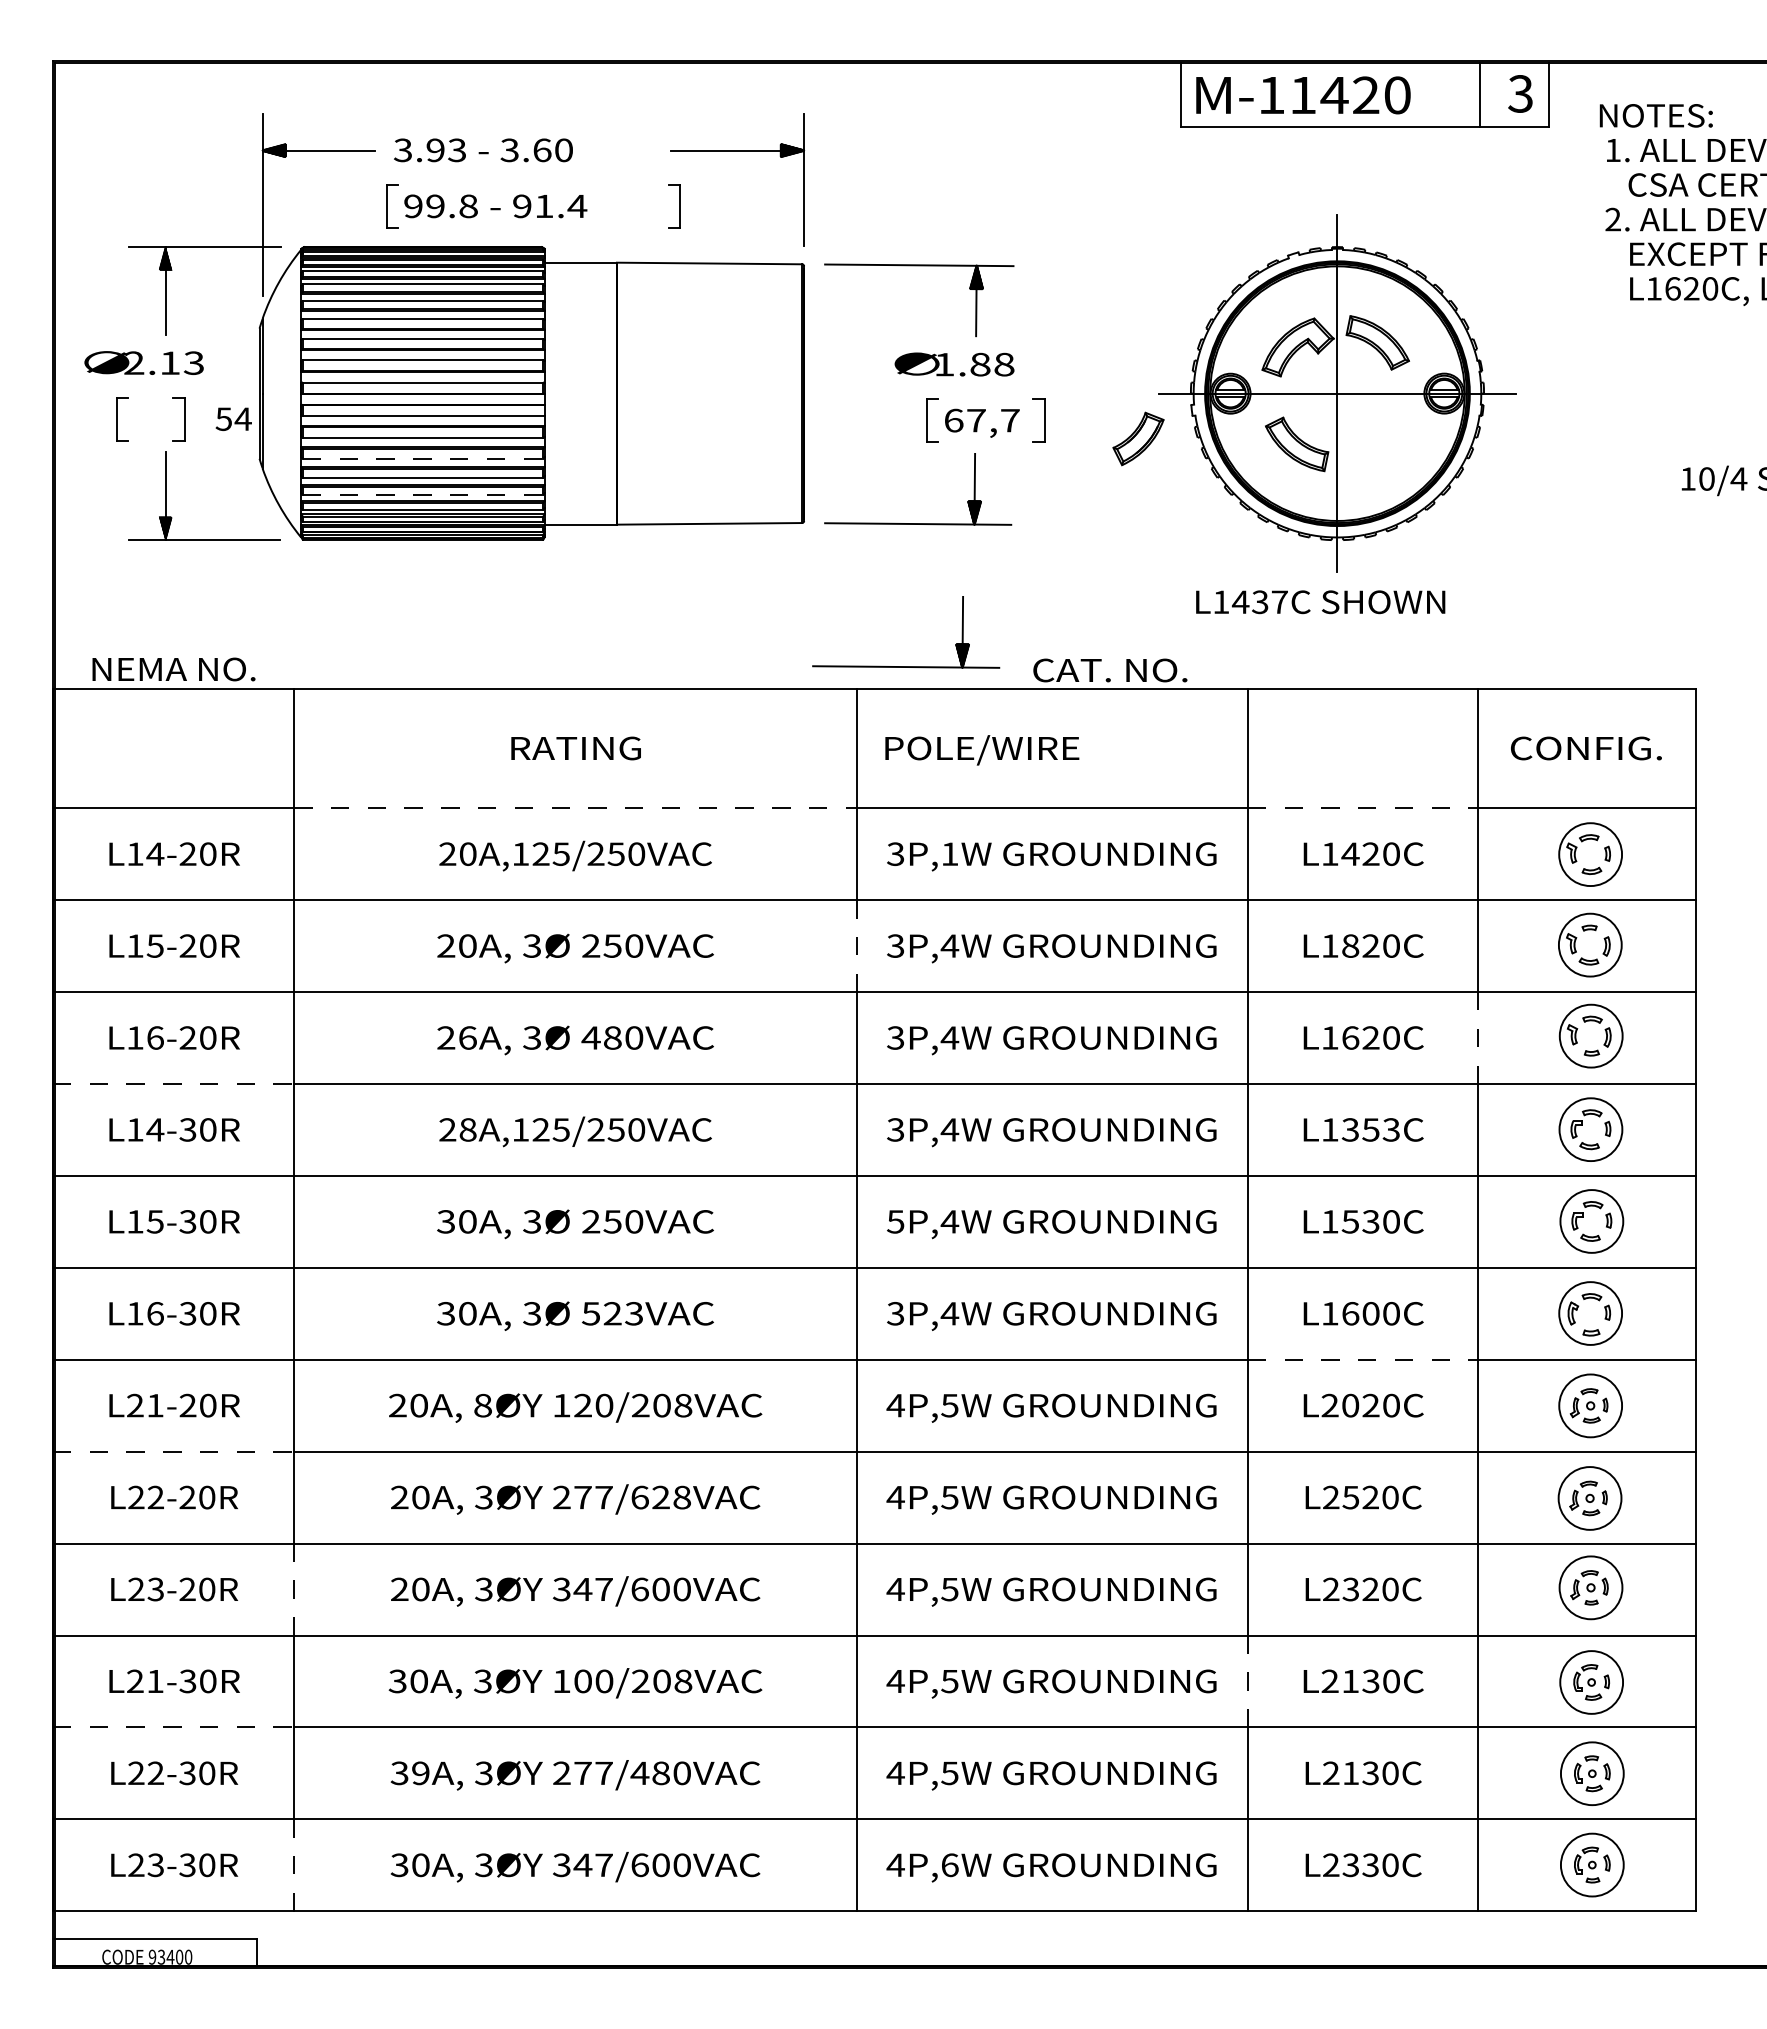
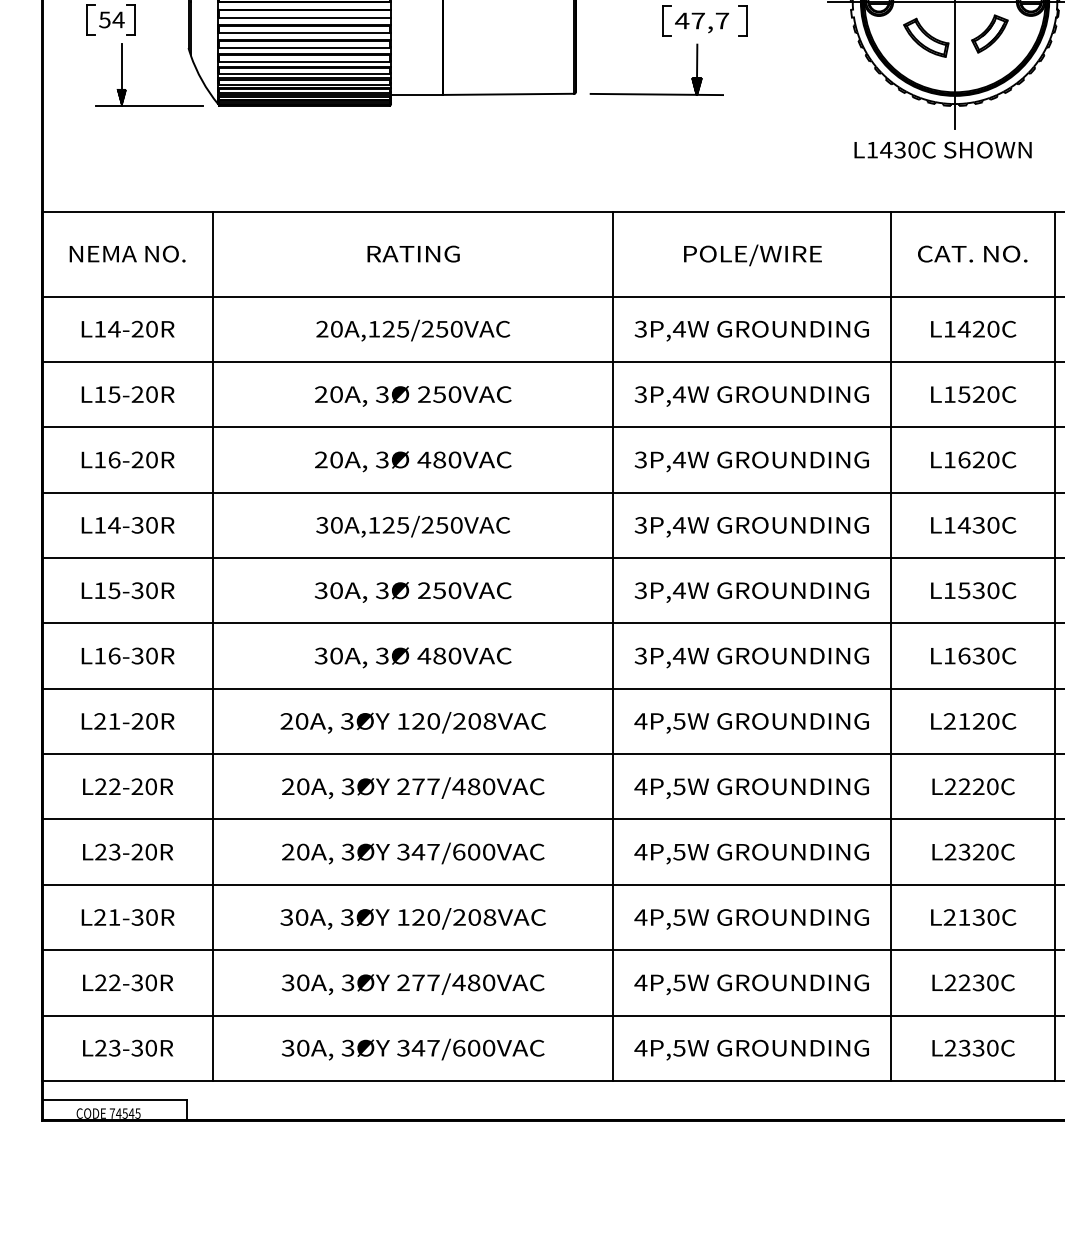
text: (233, 418) -> (111, 19), moved
text: (953, 420) -> (681, 20), 67,7 -> 47,7
part: (1138, 438) -> (989, 33), moved
line: (423, 458) -> (305, 47), dashed -> solid
line: (423, 495) -> (305, 74), dashed -> solid
text: (1279, 602) -> (913, 150), L1437C -> L1430C
part: (906, 666) -> (648, 195), removed
text: (173, 669) -> (127, 254), moved
text: (1110, 670) -> (972, 254), moved
text: (982, 750) -> (753, 255), moved
line: (576, 808) -> (413, 296), dashed -> solid
line: (1362, 808) -> (972, 296), dashed -> solid
text: (949, 853) -> (679, 328), 3P,1W -> 3P,4W
text: (1350, 945) -> (964, 394), L1820C -> L1520C
line: (857, 946) -> (613, 394), dashed -> solid
text: (467, 1037) -> (336, 459), 26A, -> 20A,
line: (1477, 1038) -> (1054, 460), dashed -> solid
line: (173, 1084) -> (127, 493), dashed -> solid
text: (457, 1129) -> (329, 525), 28A,125/250VAC -> 30A,125/250VAC
text: (1370, 1129) -> (978, 525), L1353C -> L1430C
text: (895, 1221) -> (640, 590), 5P,4W -> 3P,4W
text: (612, 1313) -> (439, 655), 523VAC -> 480VAC
text: (1370, 1313) -> (978, 655), L1600C -> L1630C
line: (1362, 1359) -> (972, 688), dashed -> solid
text: (482, 1405) -> (347, 721), 8ØY -> 3ØY
text: (1350, 1405) -> (964, 721), L2020C -> L2120C
line: (173, 1451) -> (127, 754), dashed -> solid
text: (660, 1497) -> (473, 786), 277/628VAC -> 277/480VAC
text: (1350, 1497) -> (964, 786), L2520C -> L2220C
line: (294, 1589) -> (213, 852), dashed -> solid
text: (582, 1681) -> (418, 917), 100/208VAC -> 120/208VAC
line: (1247, 1681) -> (891, 917), dashed -> solid
line: (173, 1727) -> (127, 950), dashed -> solid
text: (1350, 1772) -> (964, 982), L2130C -> L2230C
text: (420, 1773) -> (302, 982), 39A, -> 30A,
line: (294, 1865) -> (213, 1048), dashed -> solid
text: (949, 1865) -> (679, 1048), 4P,6W -> 4P,5W
text: (170, 1956) -> (125, 1113), 93400 -> 74545

